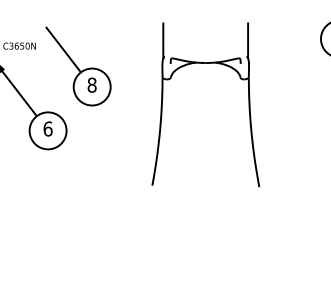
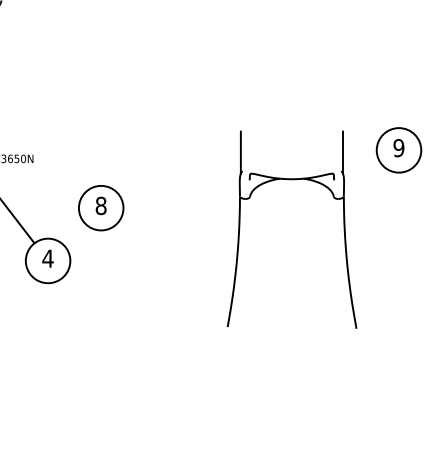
line: (63, 49) -> (66, 163), removed
part: (205, 64) -> (291, 180), moved
text: (47, 128) -> (47, 258), 6 -> 4

